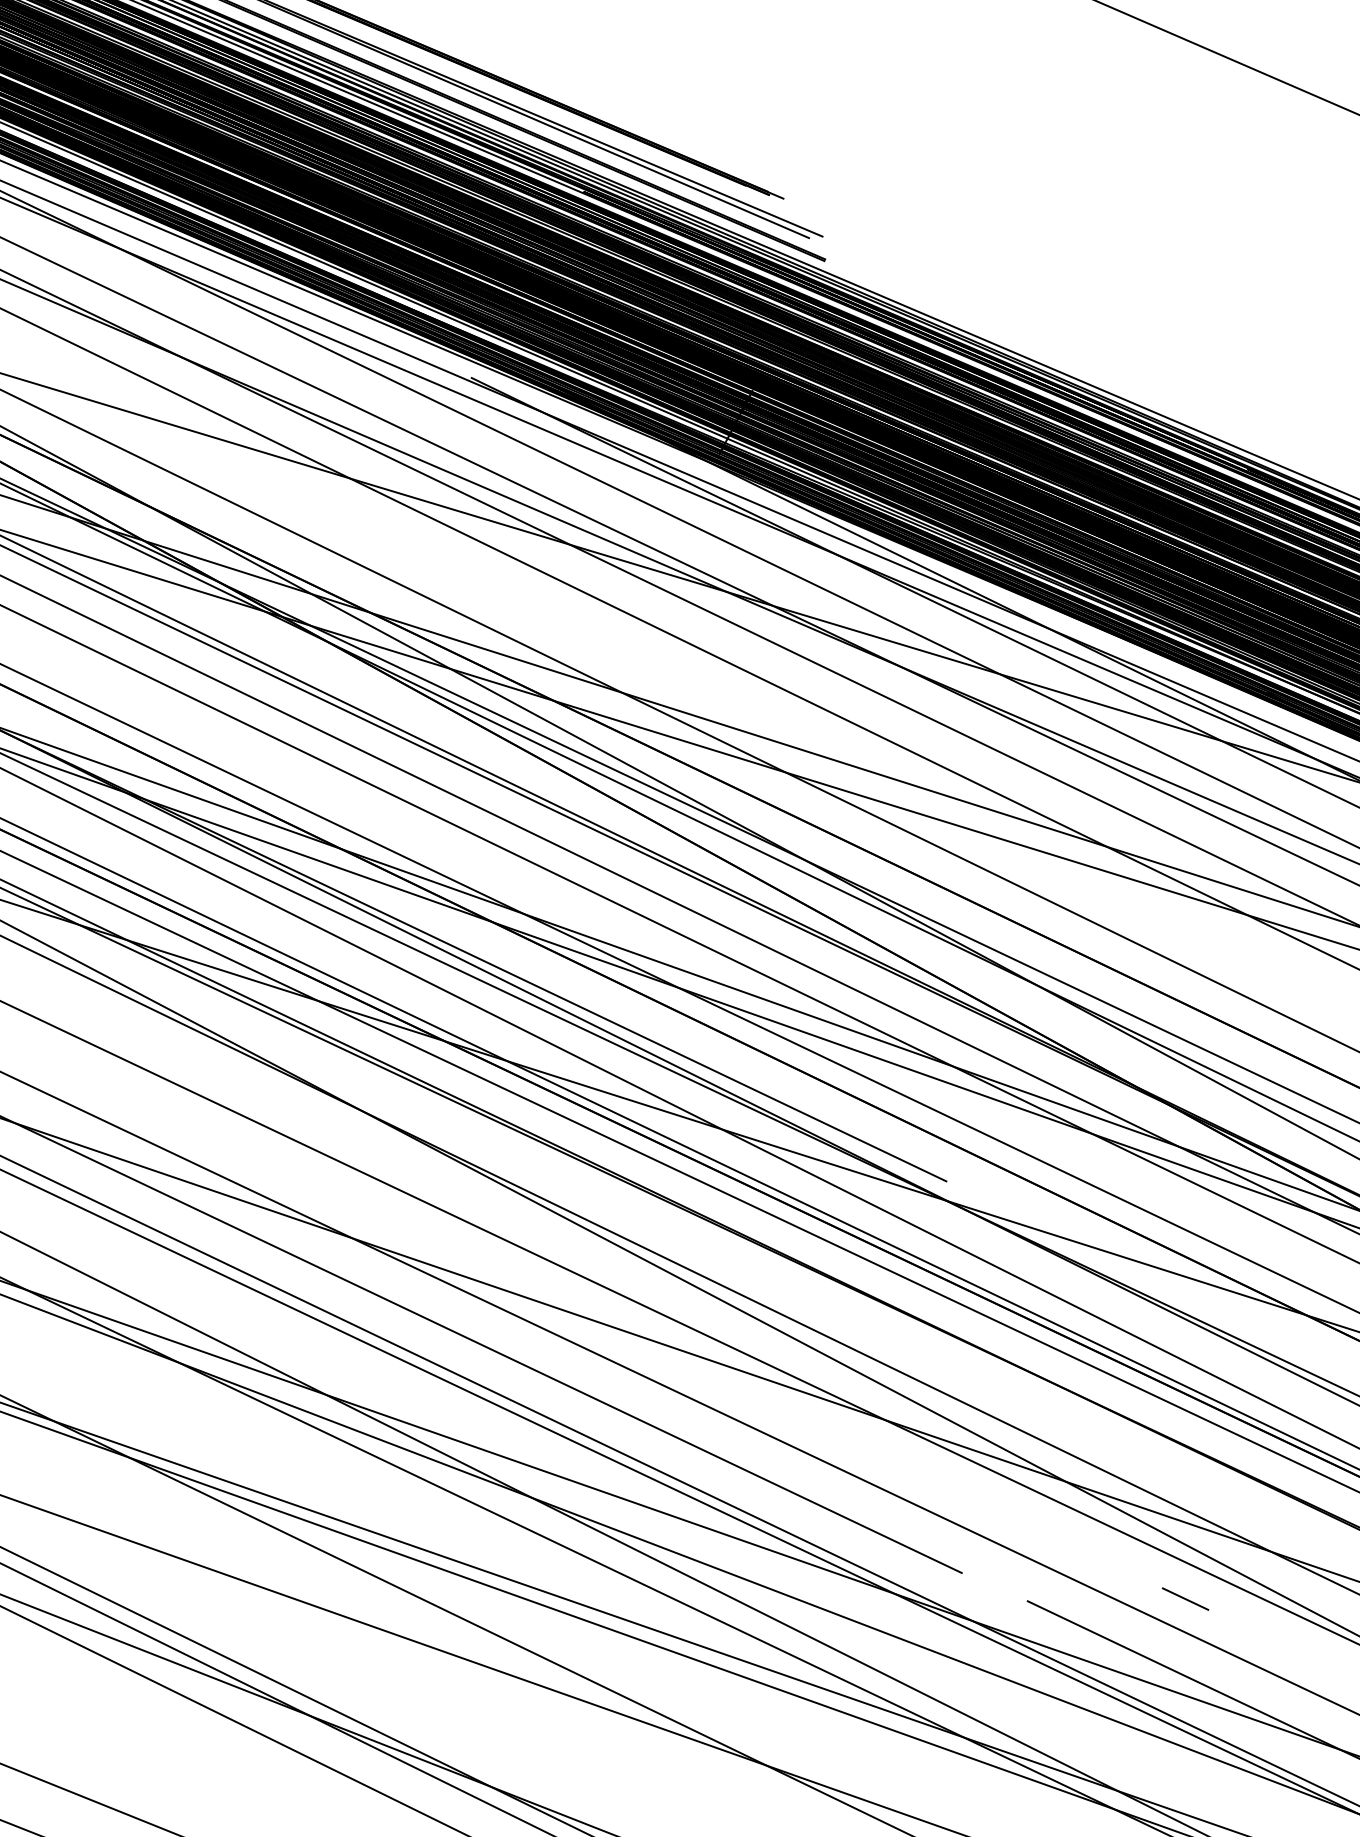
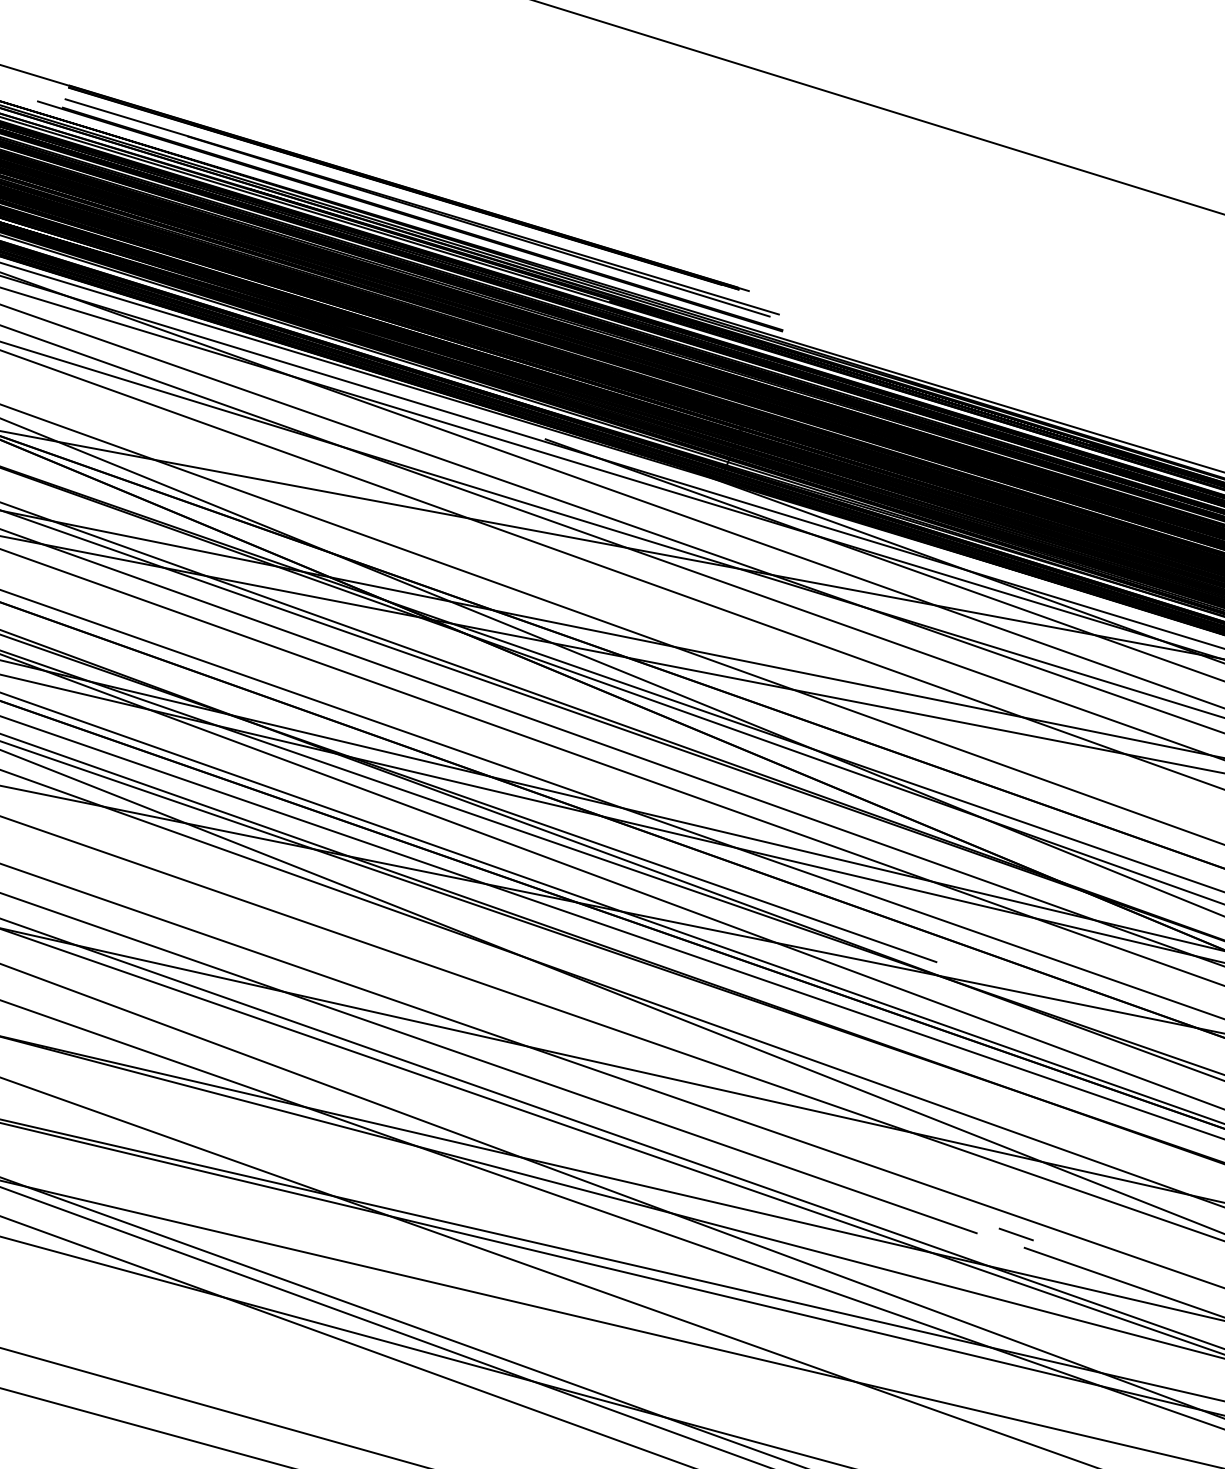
line: (1184, 1598) -> (1015, 1234), moved

